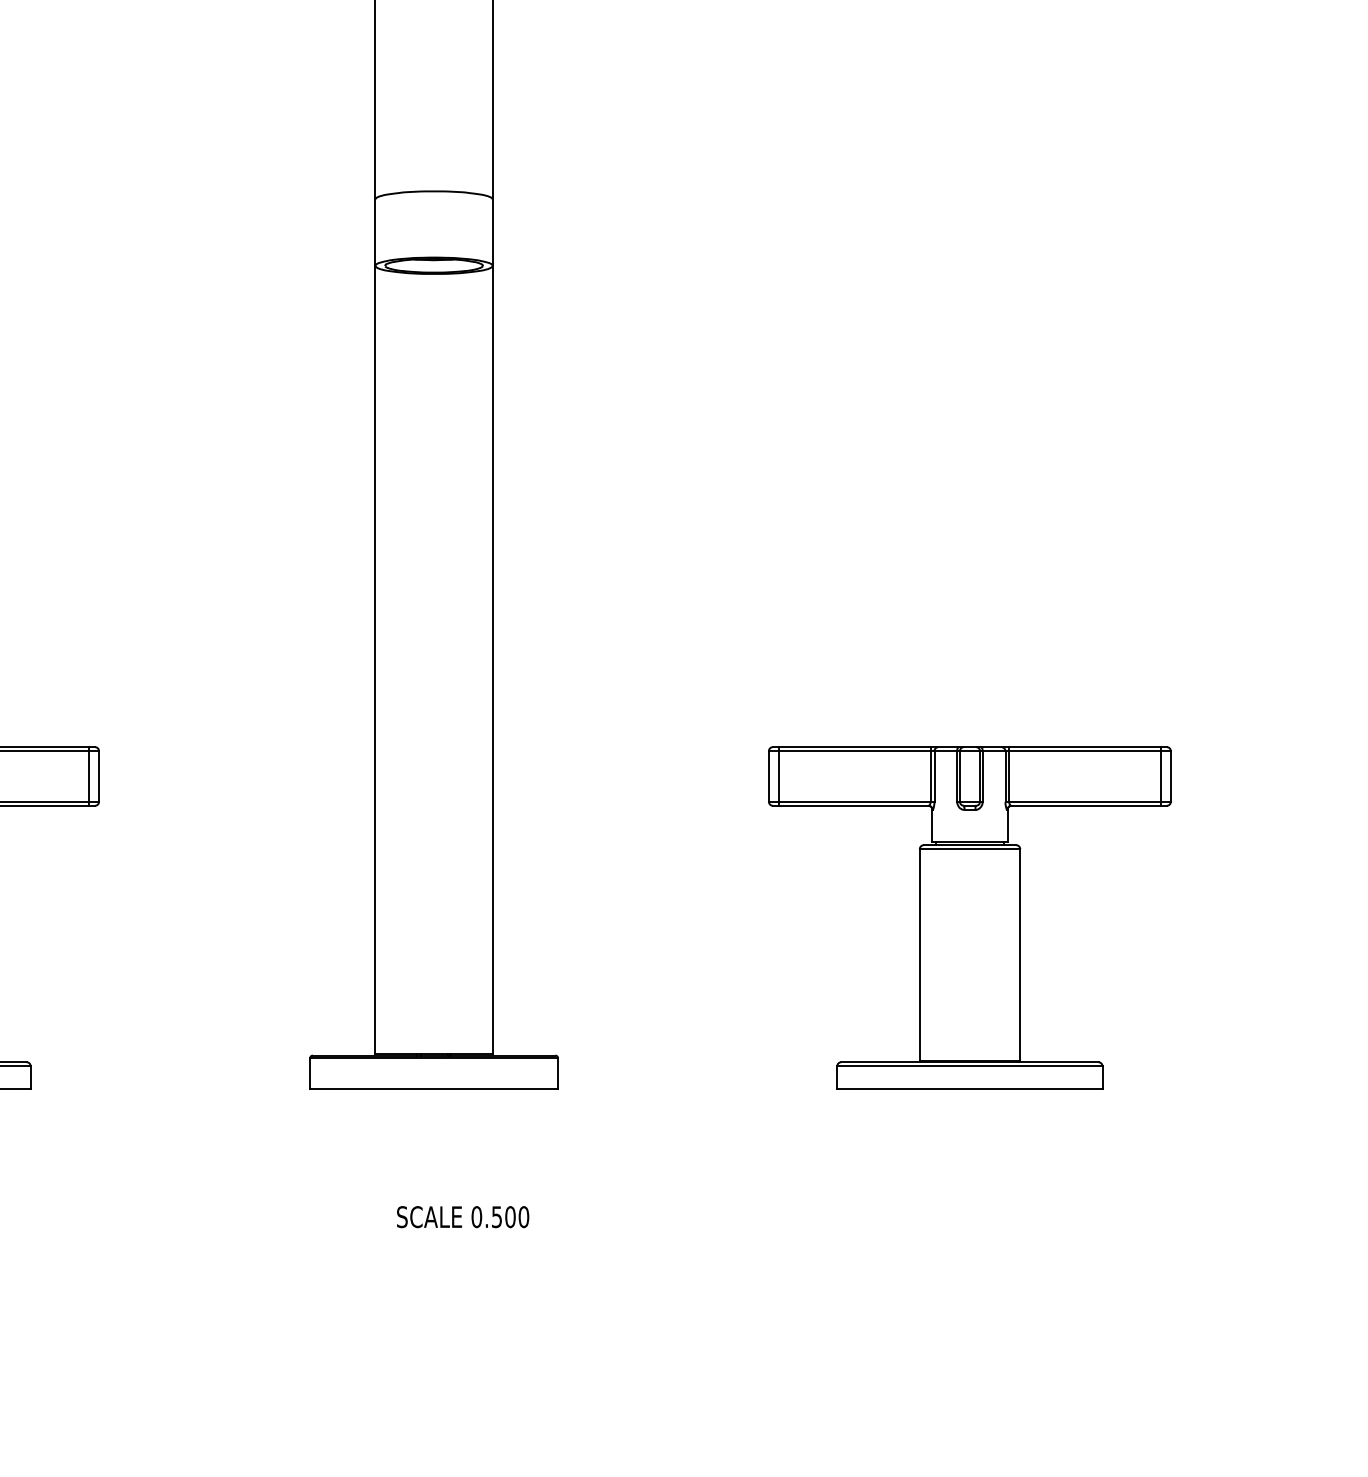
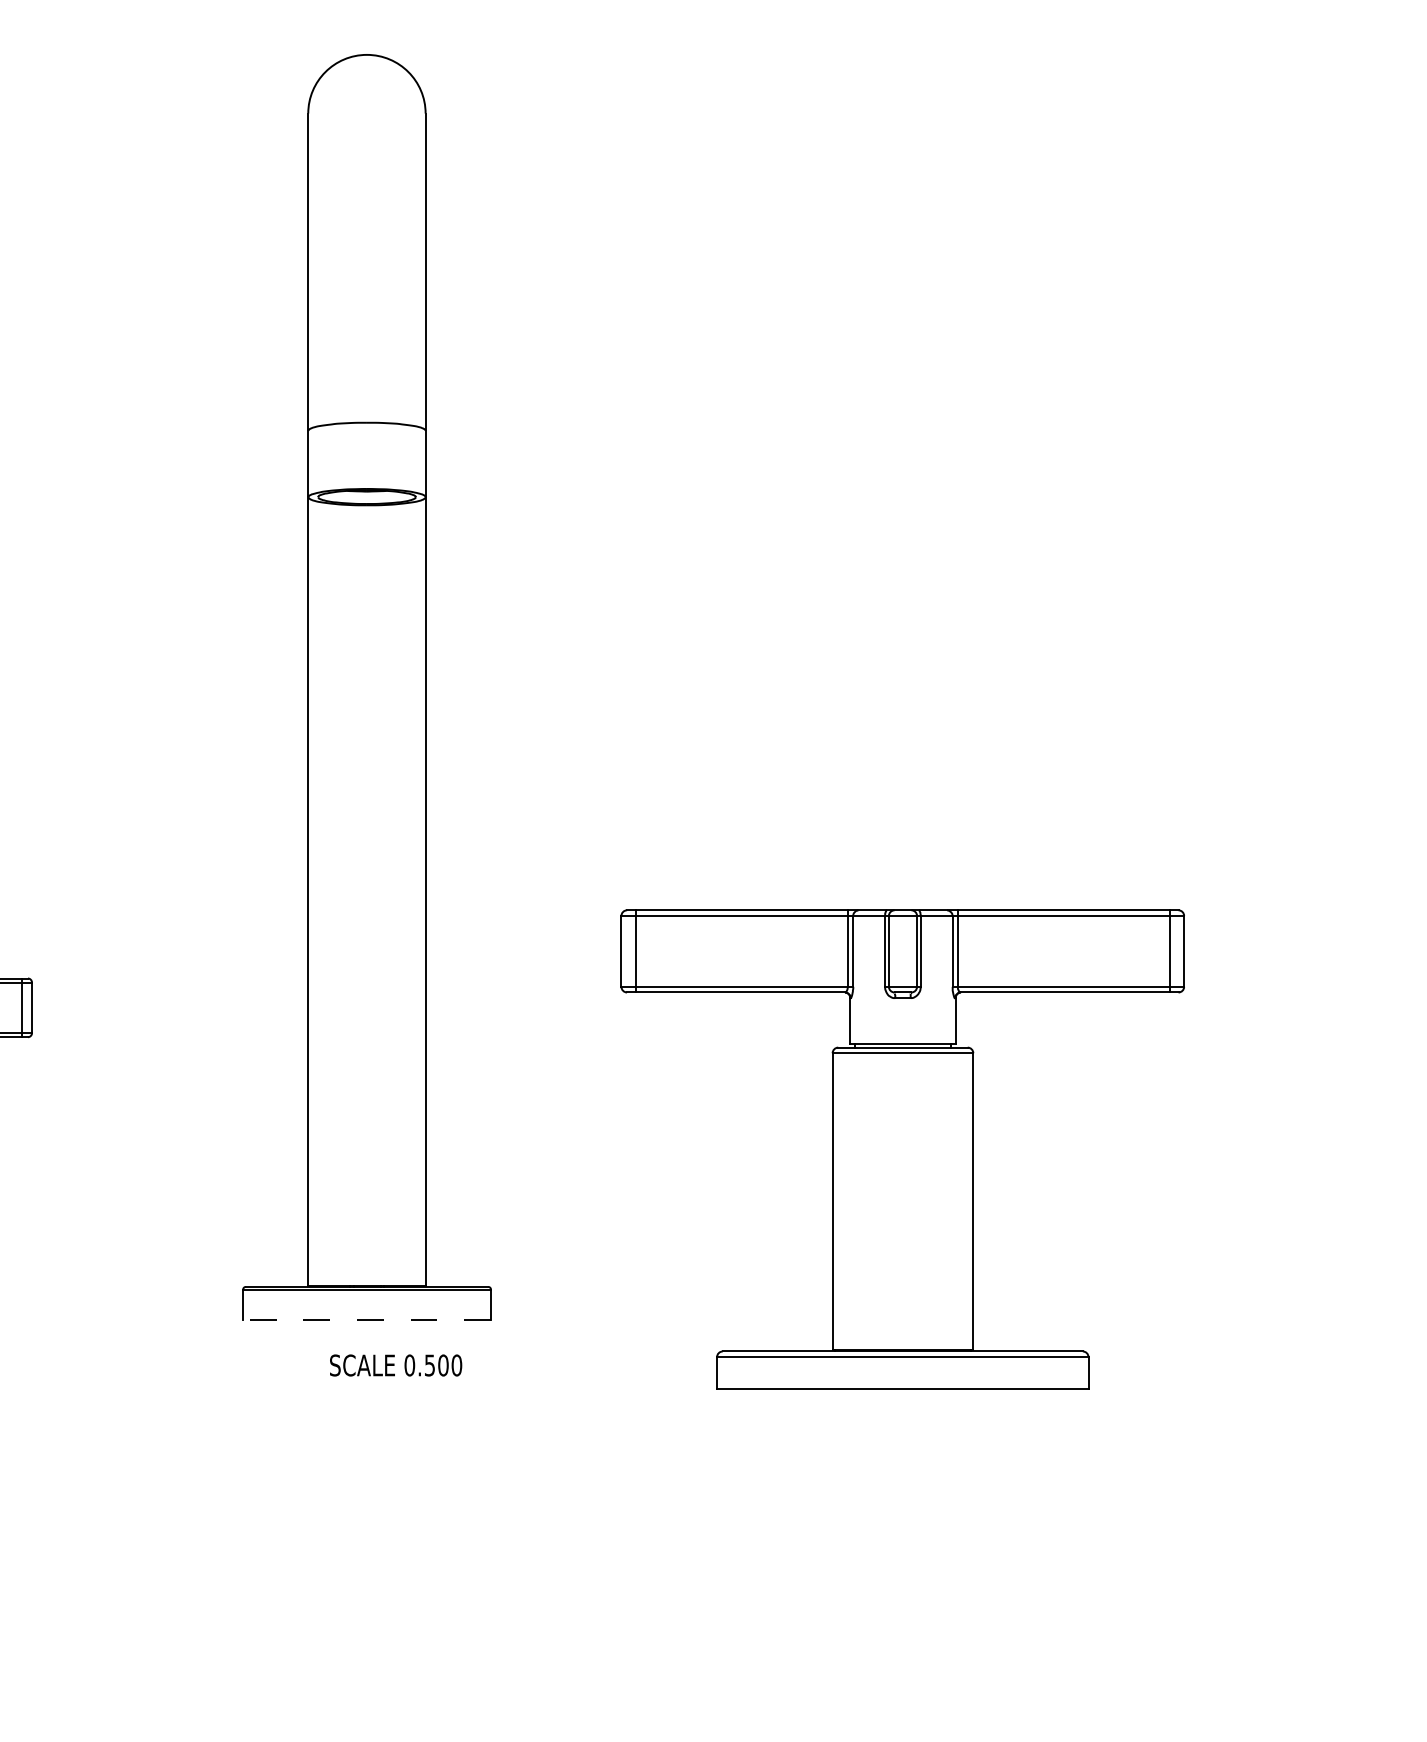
part: (969, 917) -> (902, 1148), size x1.4
line: (434, 1089) -> (367, 1320), solid -> dashed
text: (463, 1217) -> (396, 1365), moved

